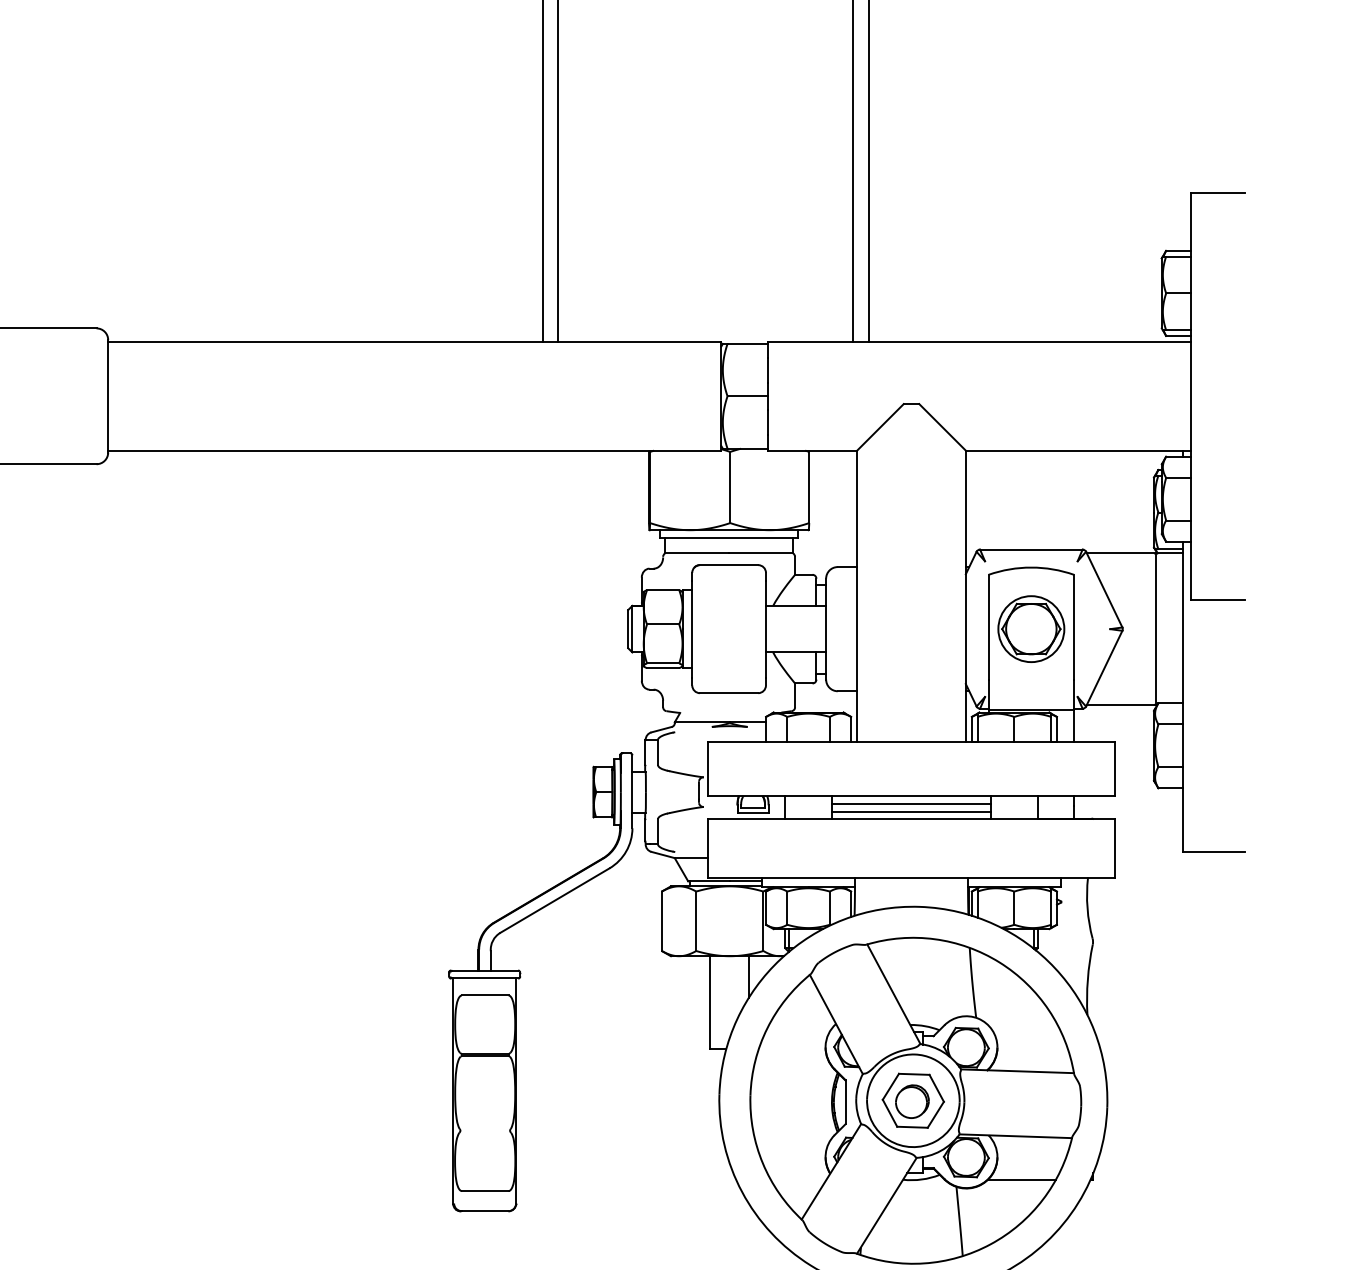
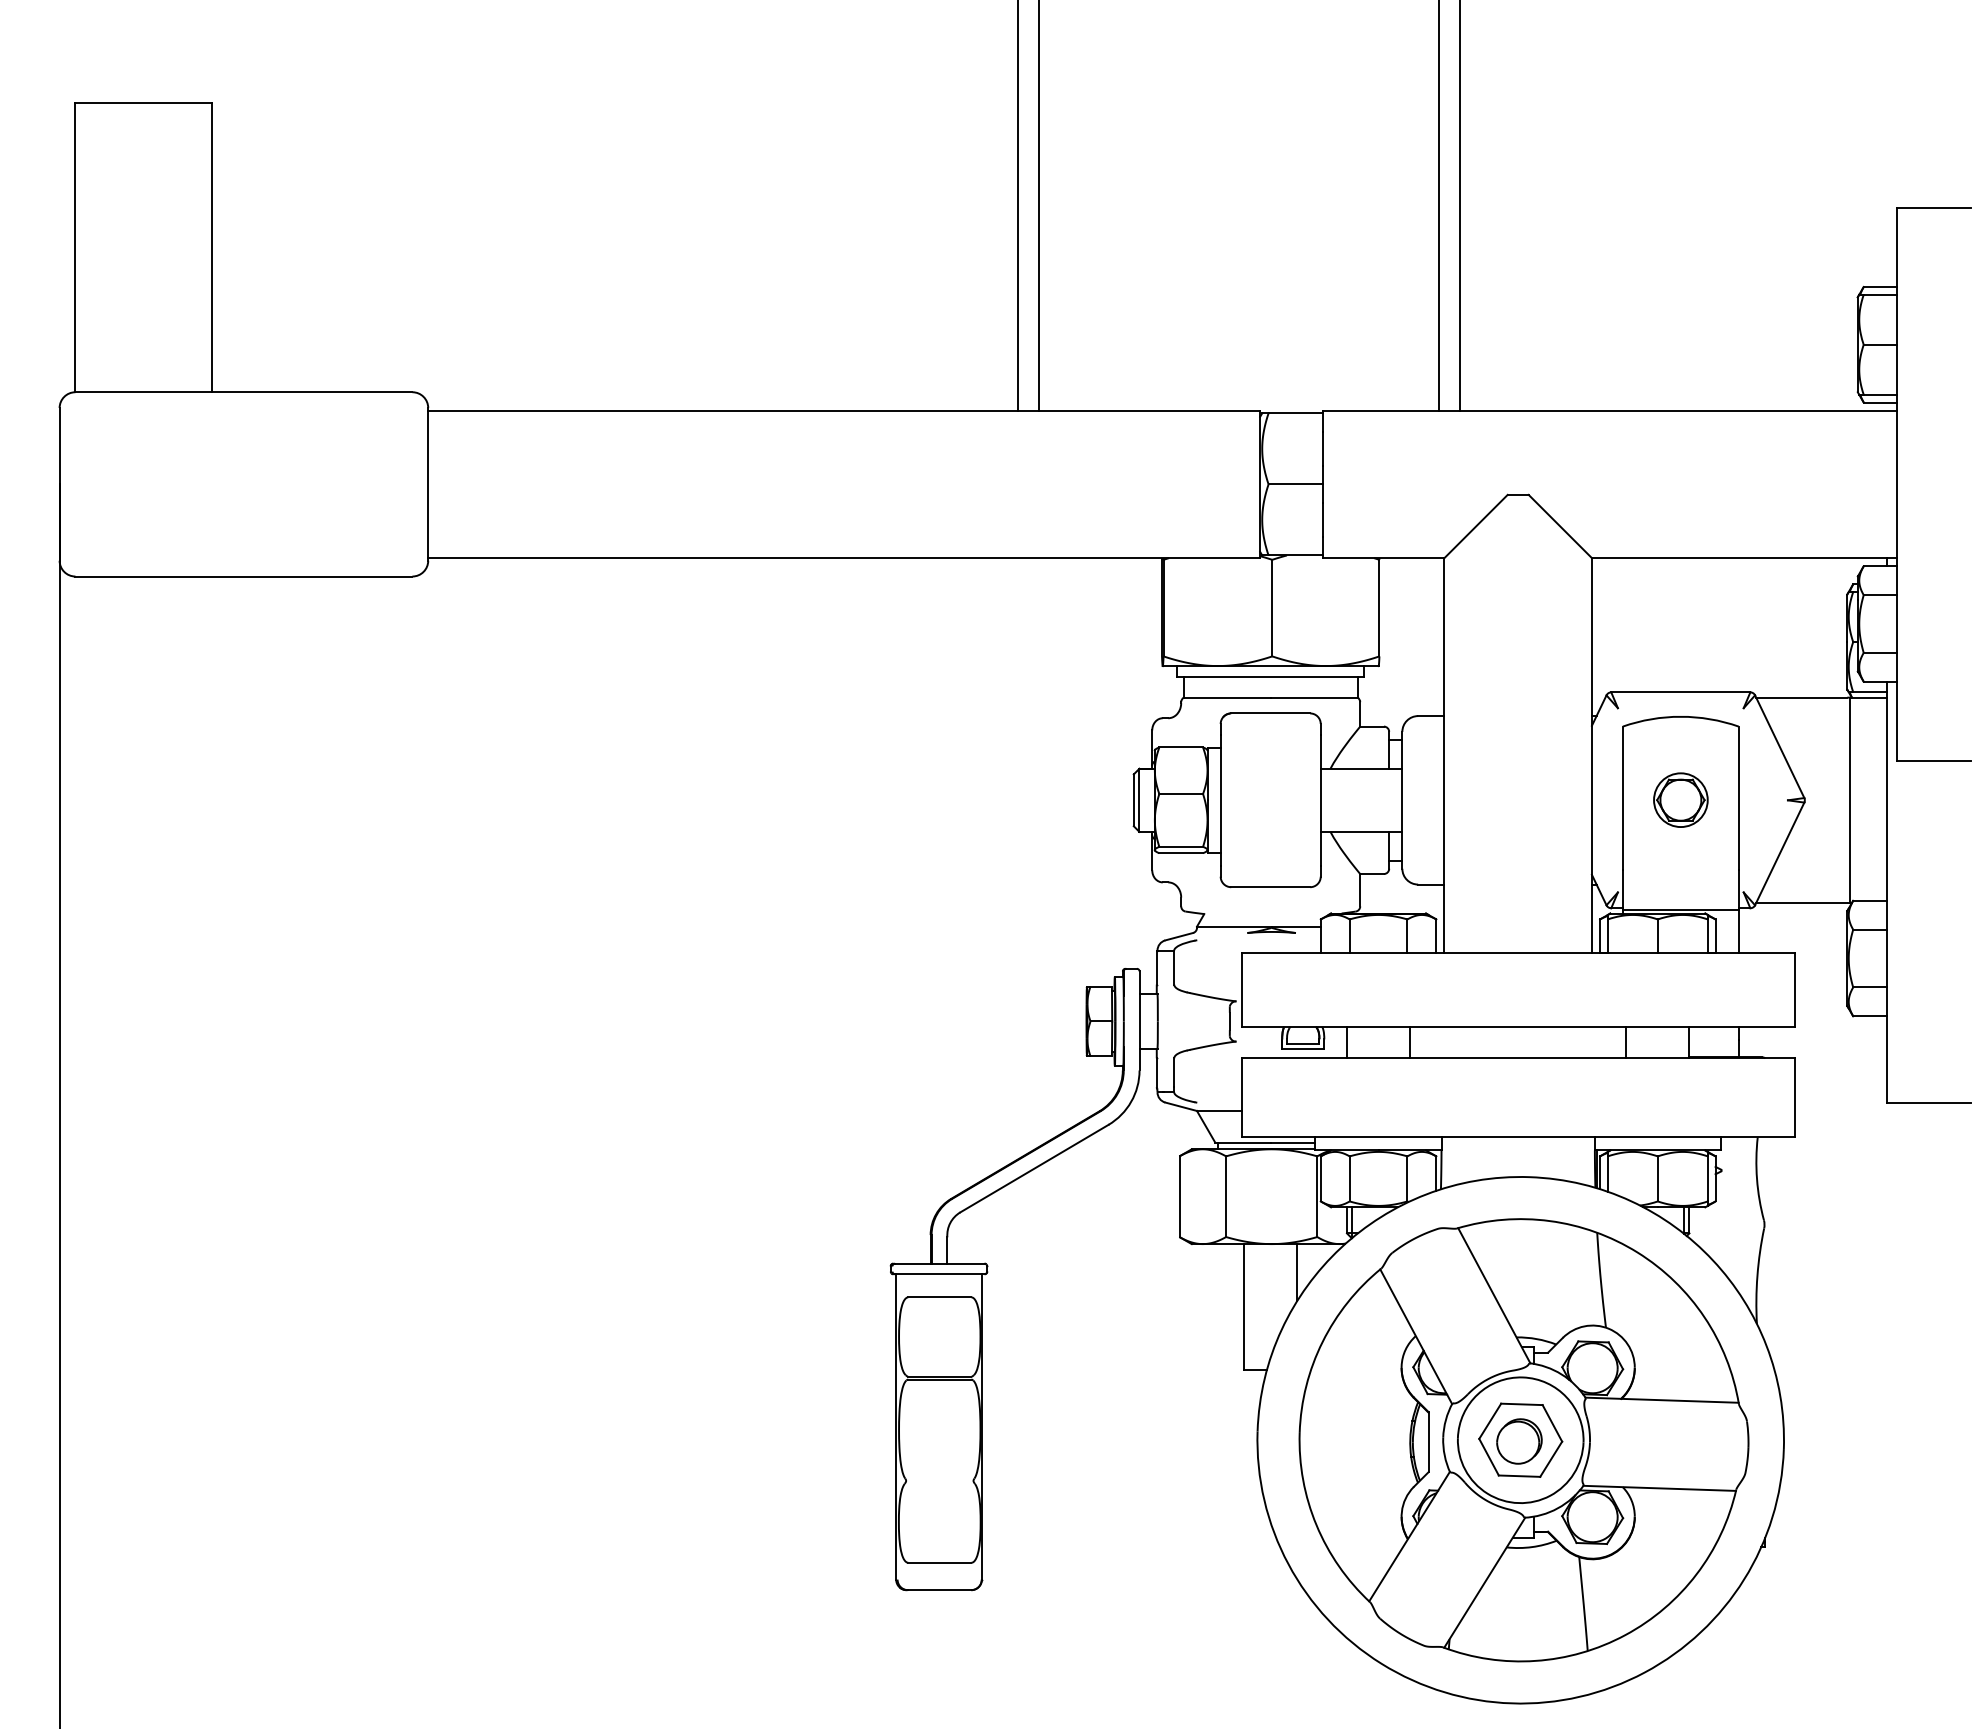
part: (1031, 628) -> (1680, 799), size x0.6
line: (911, 803) -> (1518, 1037), removed
line: (911, 811) -> (1518, 1047), removed
line: (1022, 1179) -> (1668, 1547), removed

